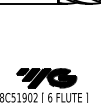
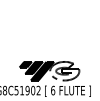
fill: (61, 78) -> (64, 71), removed

